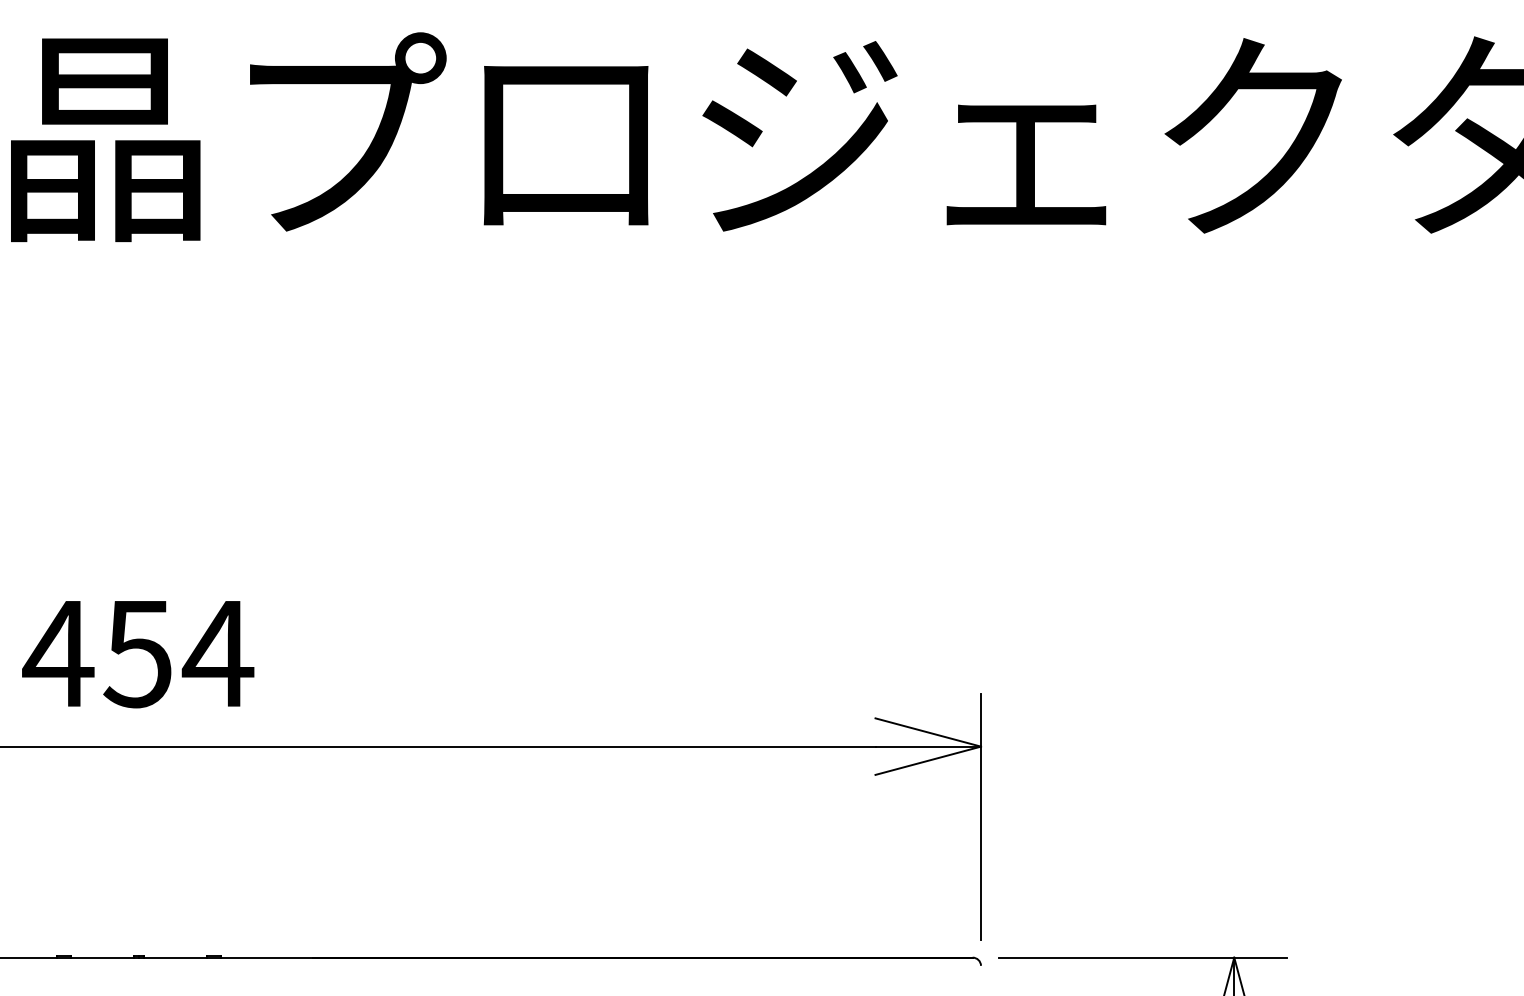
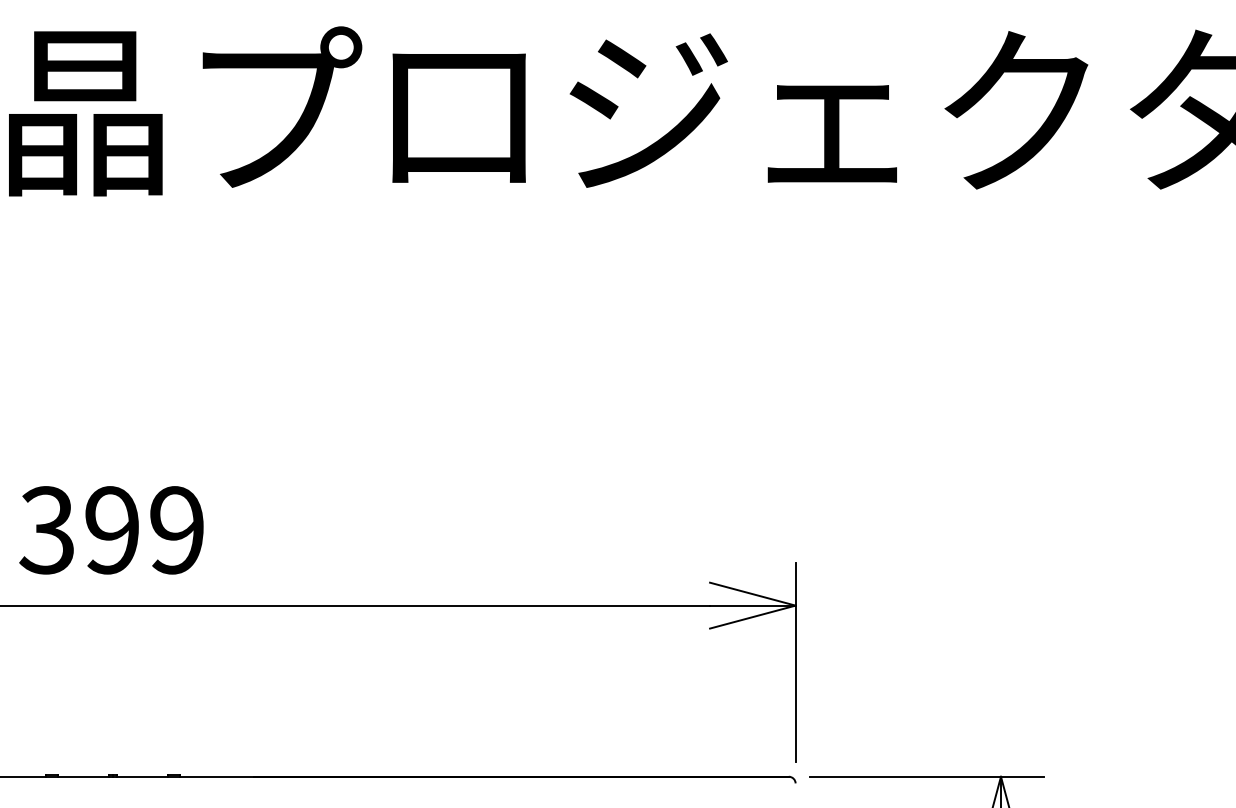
text: (138, 653) -> (112, 530), 454 -> 399

